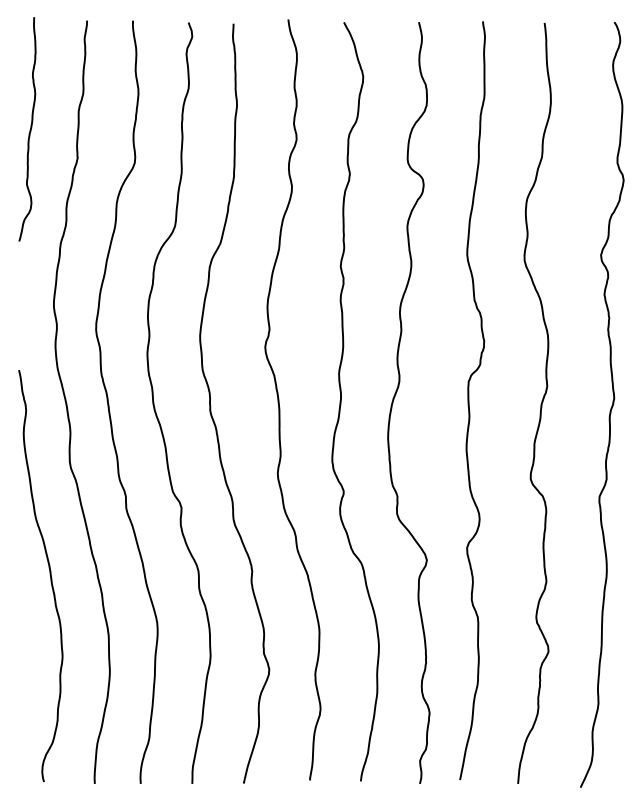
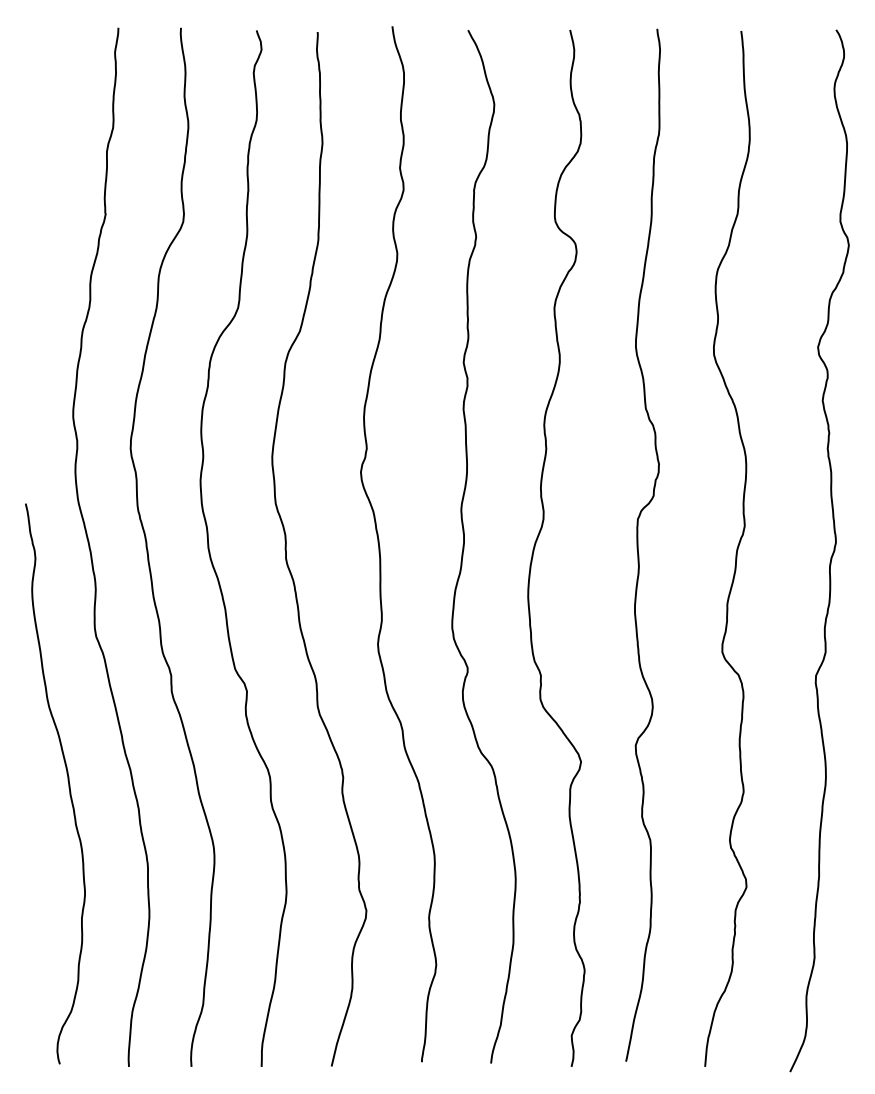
curve: (29, 129) -> (40, 176), removed

